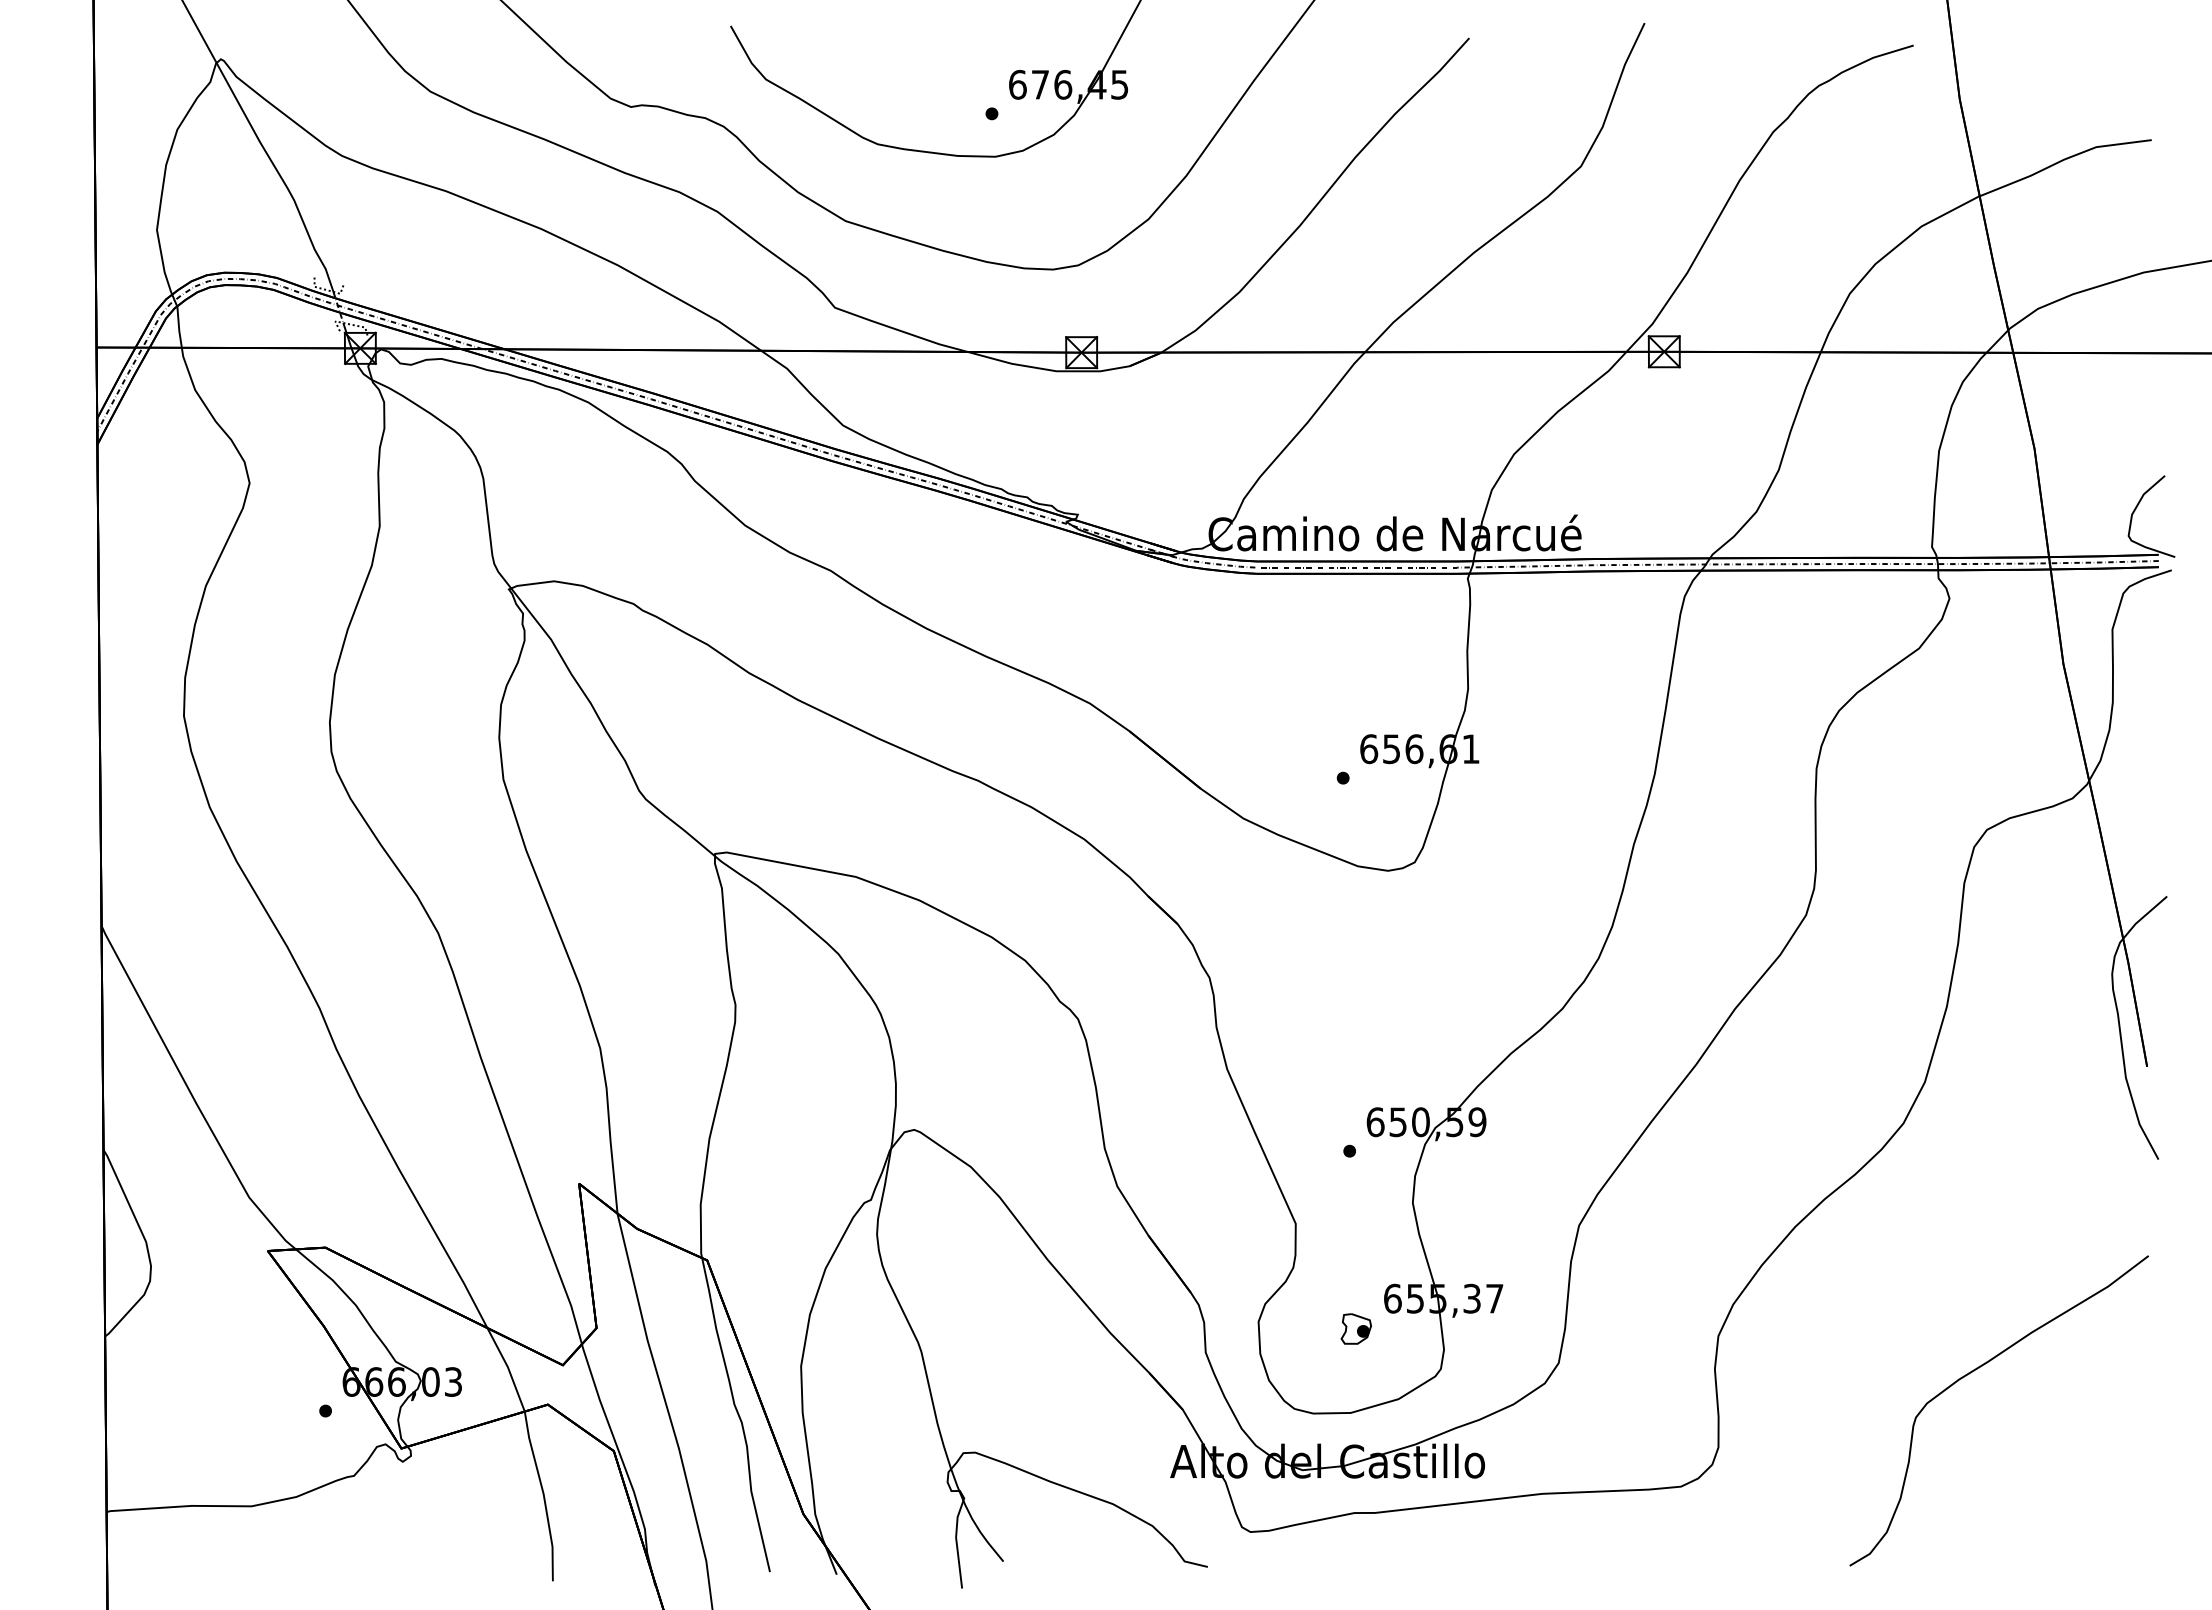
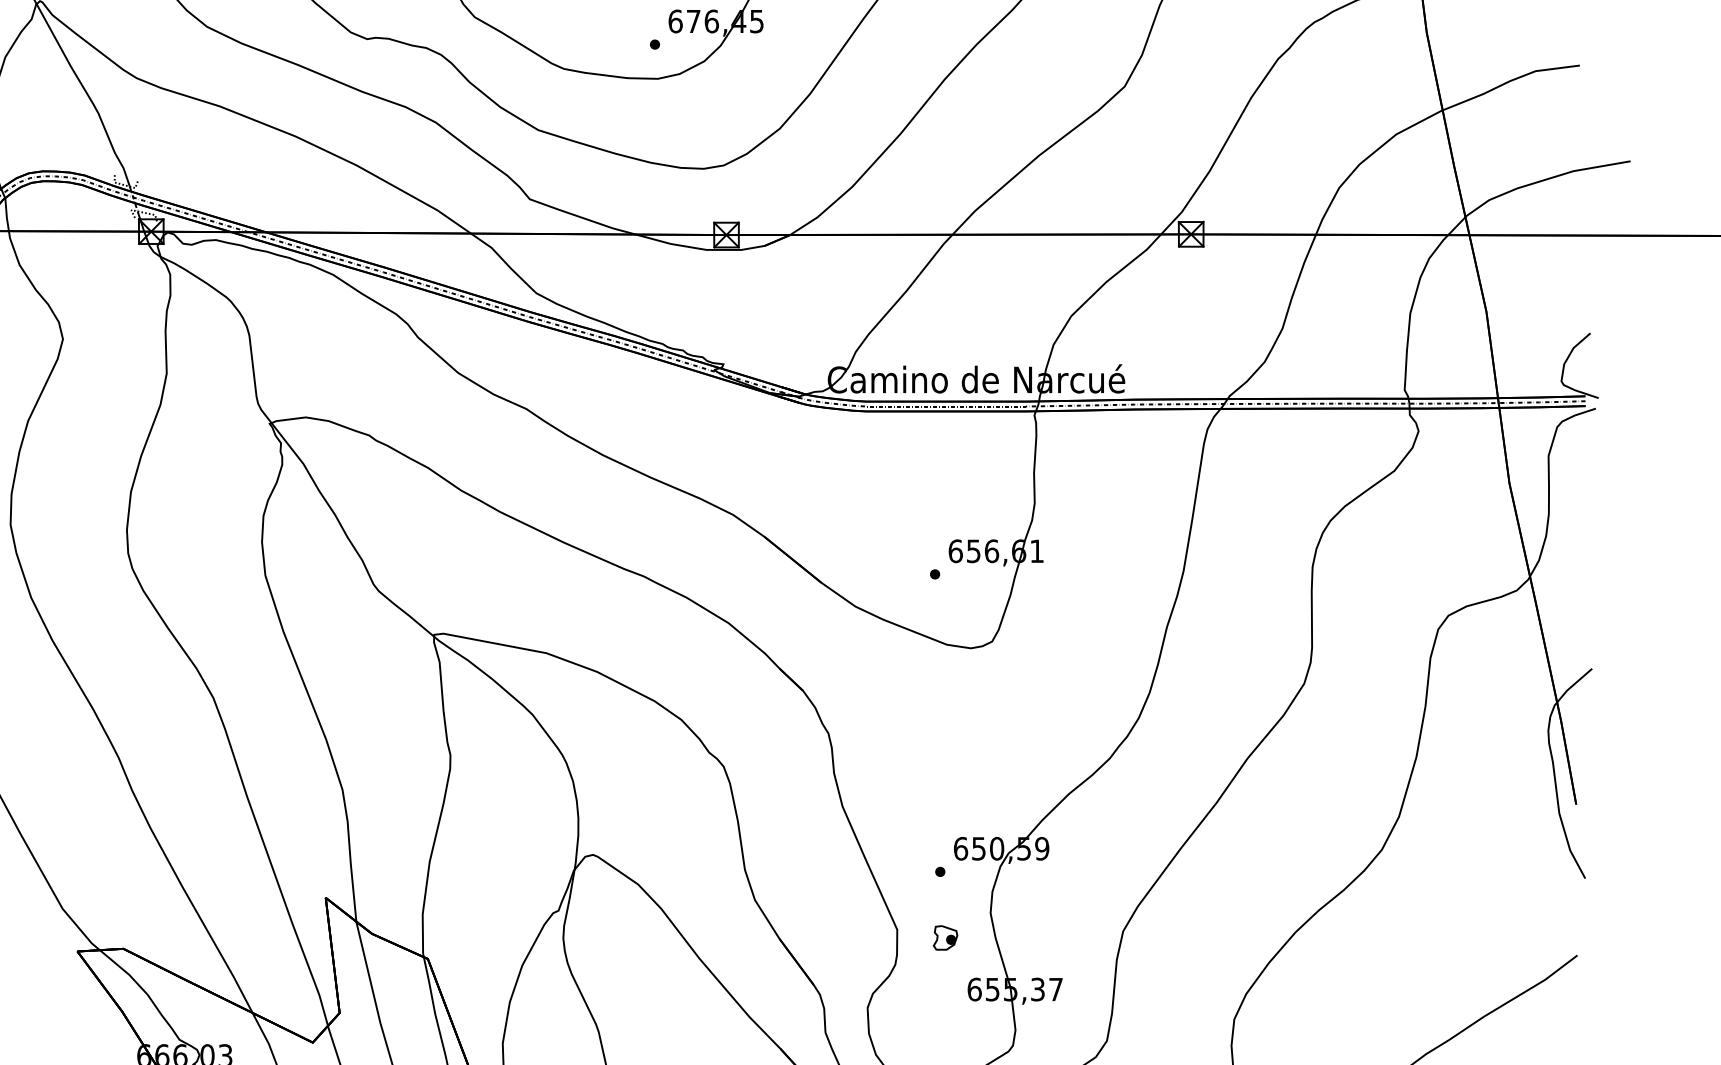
part: (1355, 1328) -> (944, 937), moved

